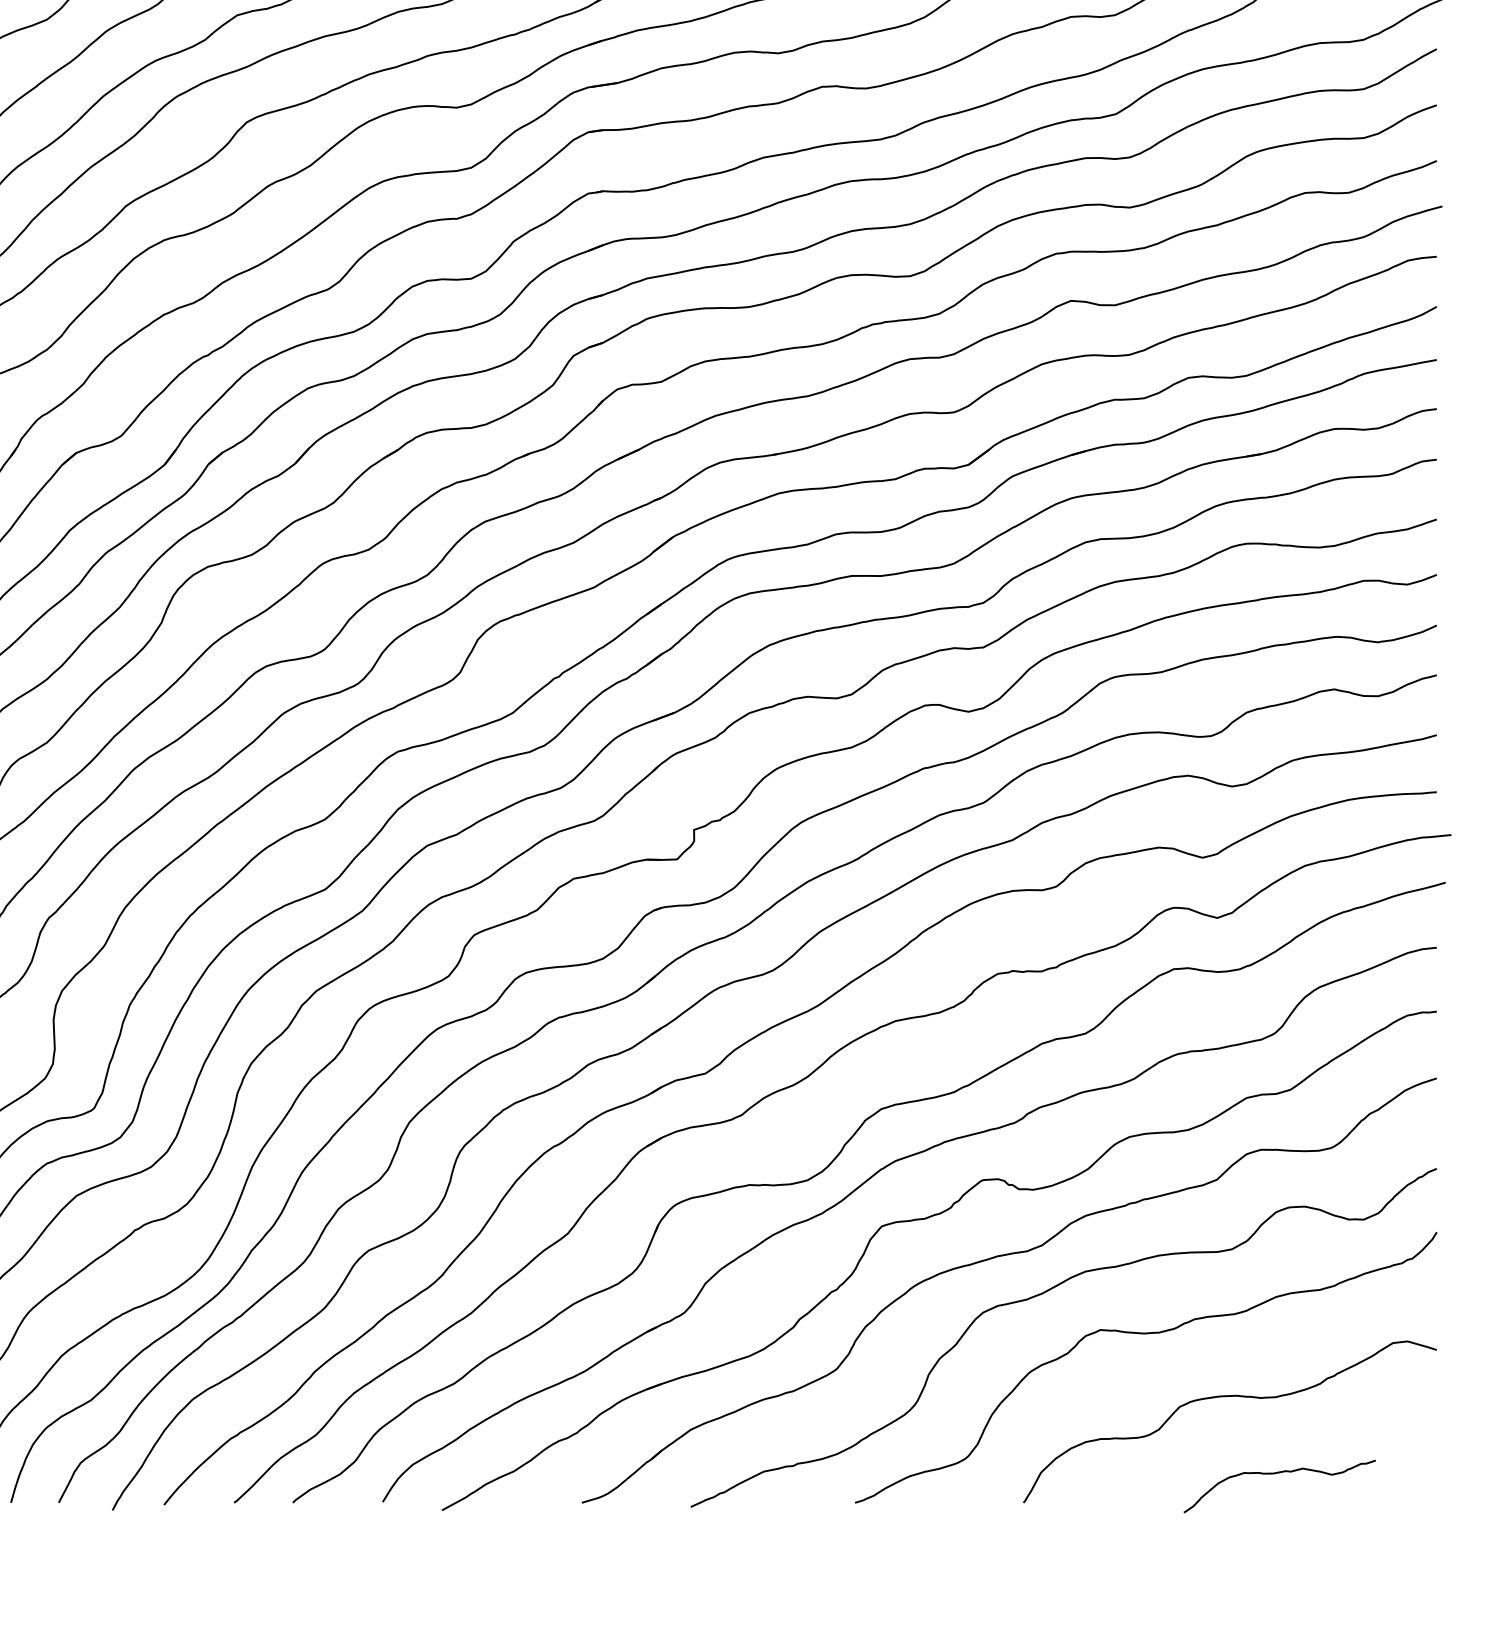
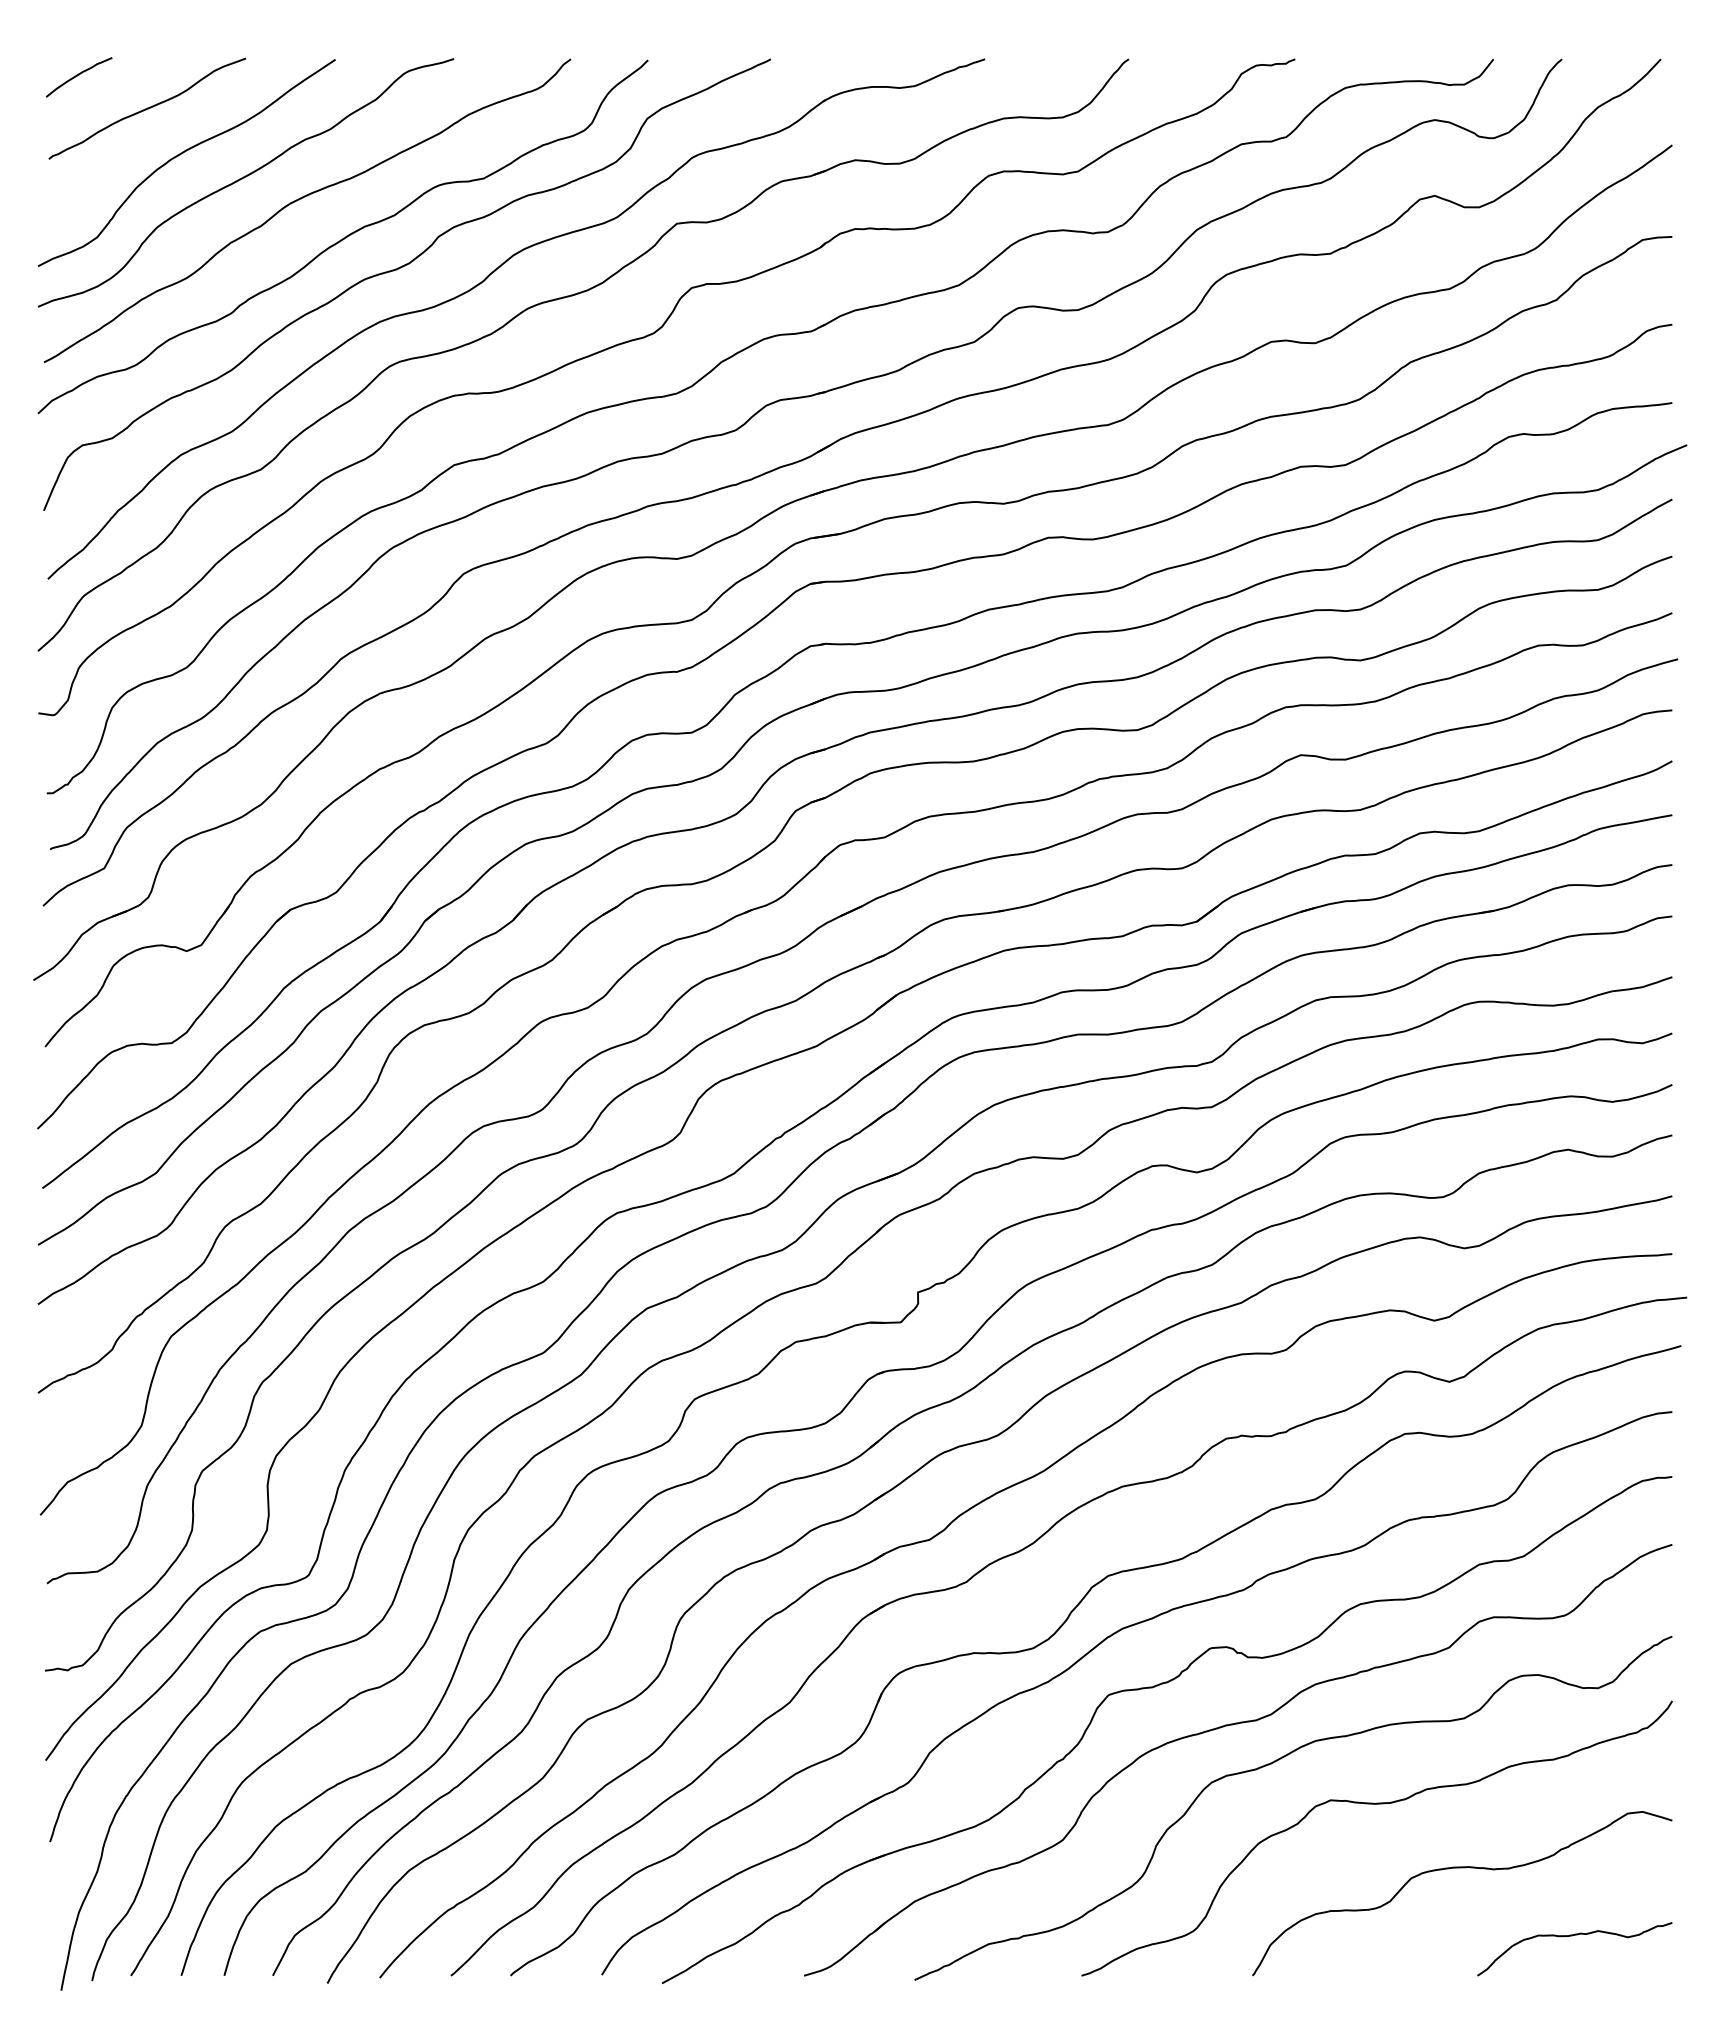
curve: (1277, 1473) -> (1572, 1936), moved

